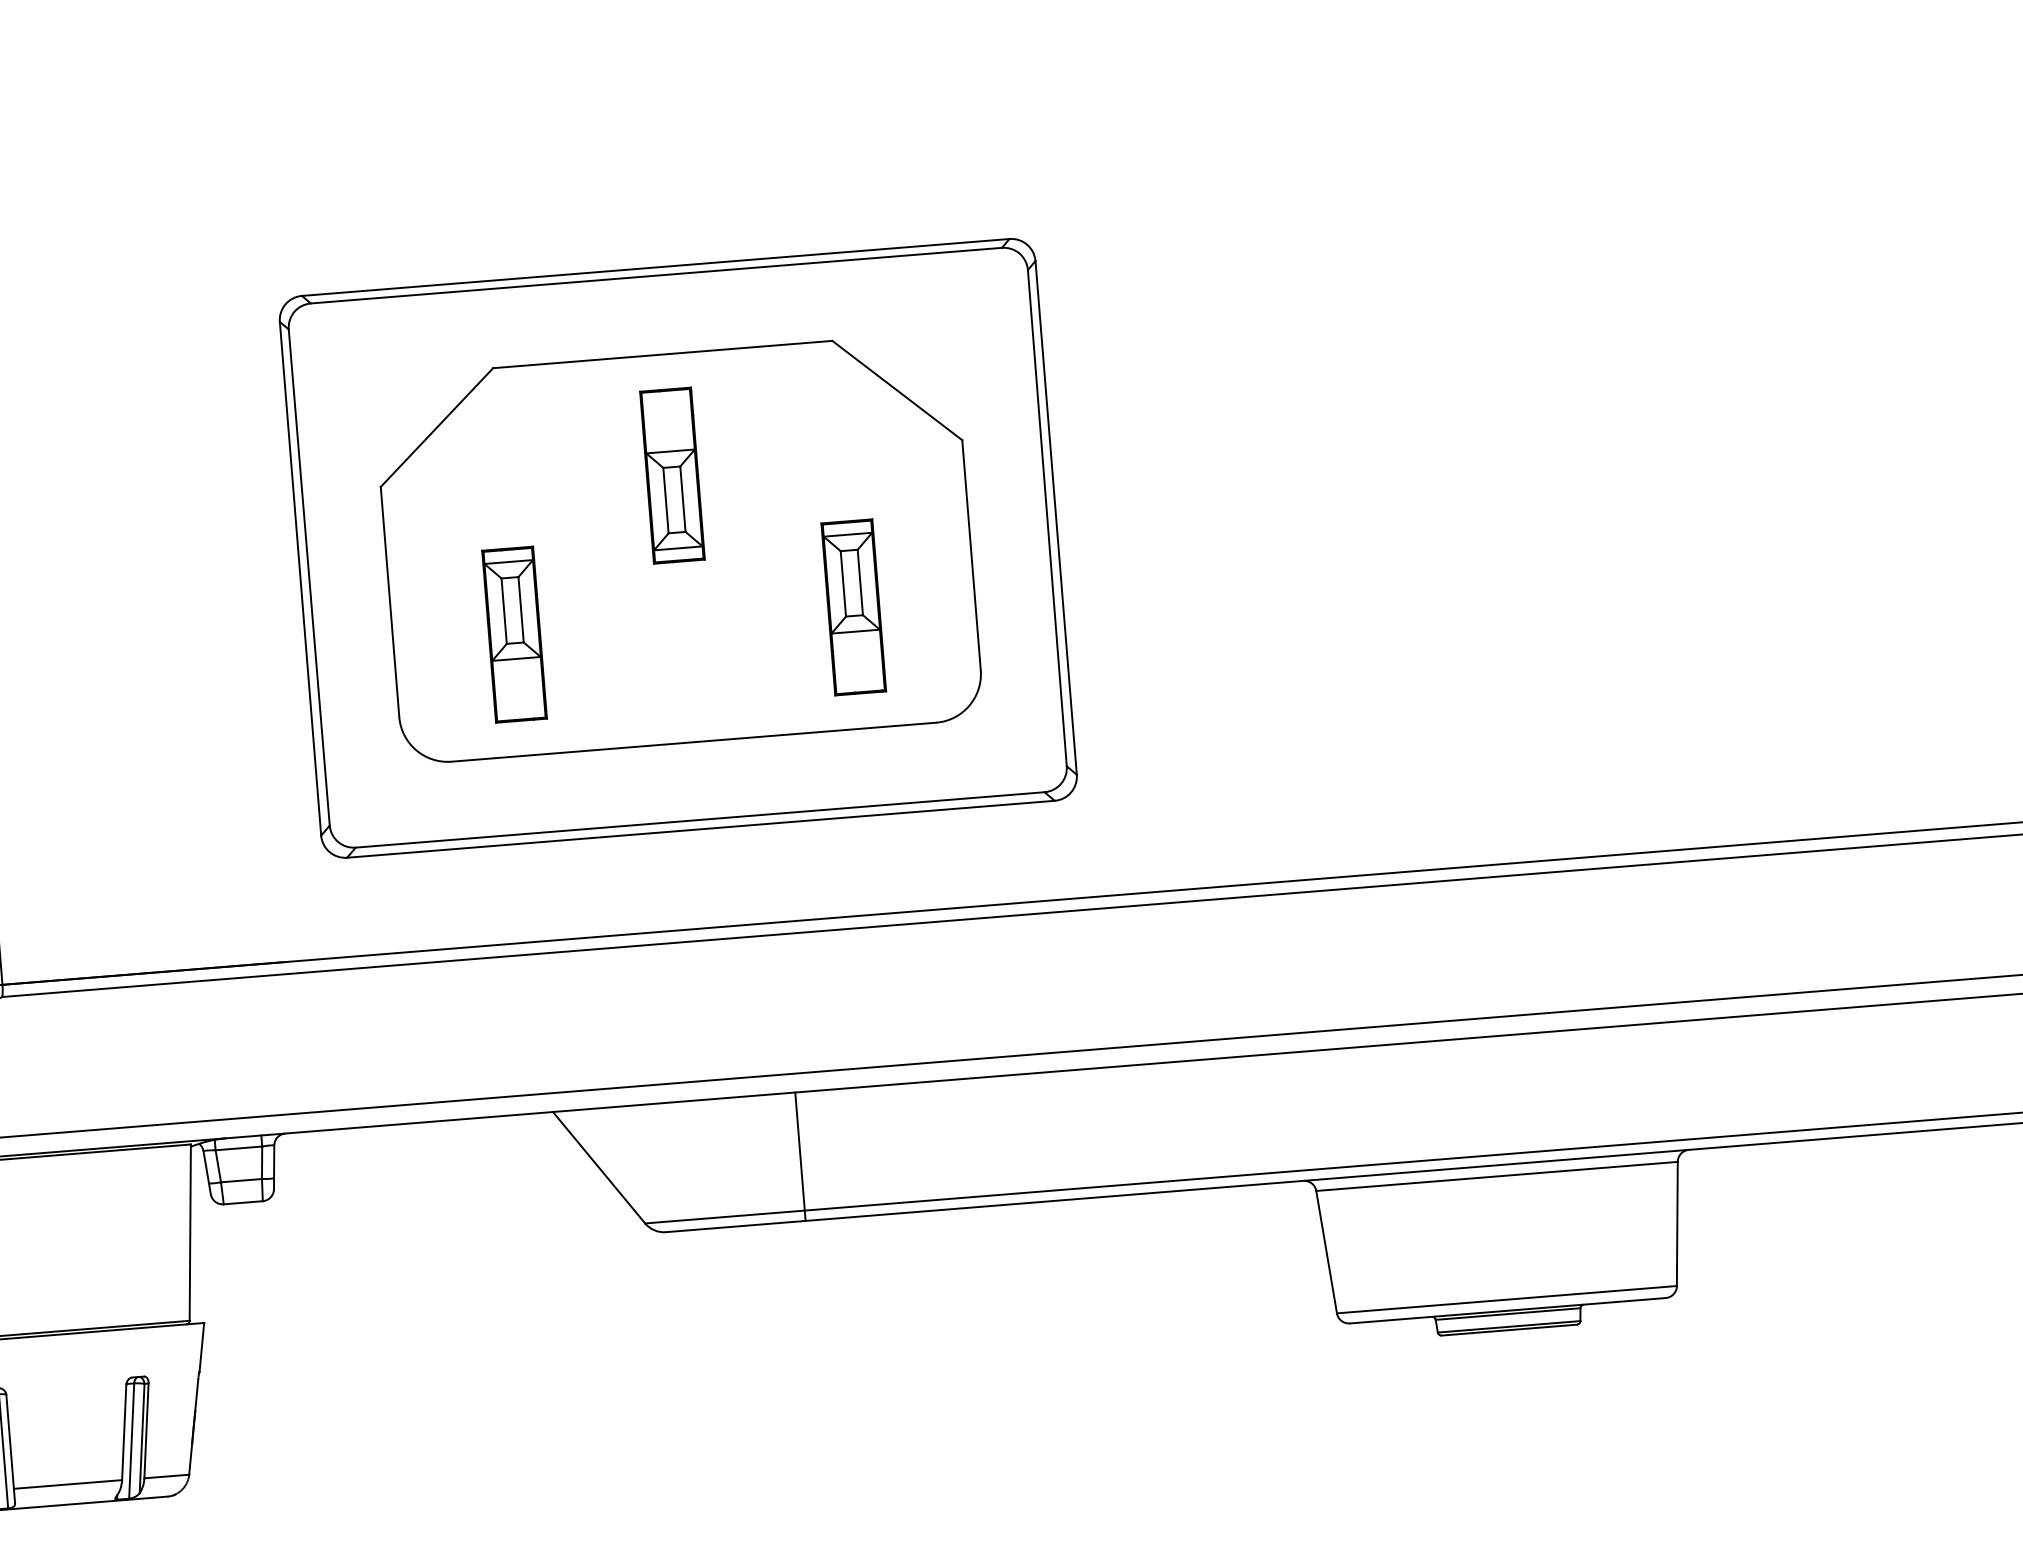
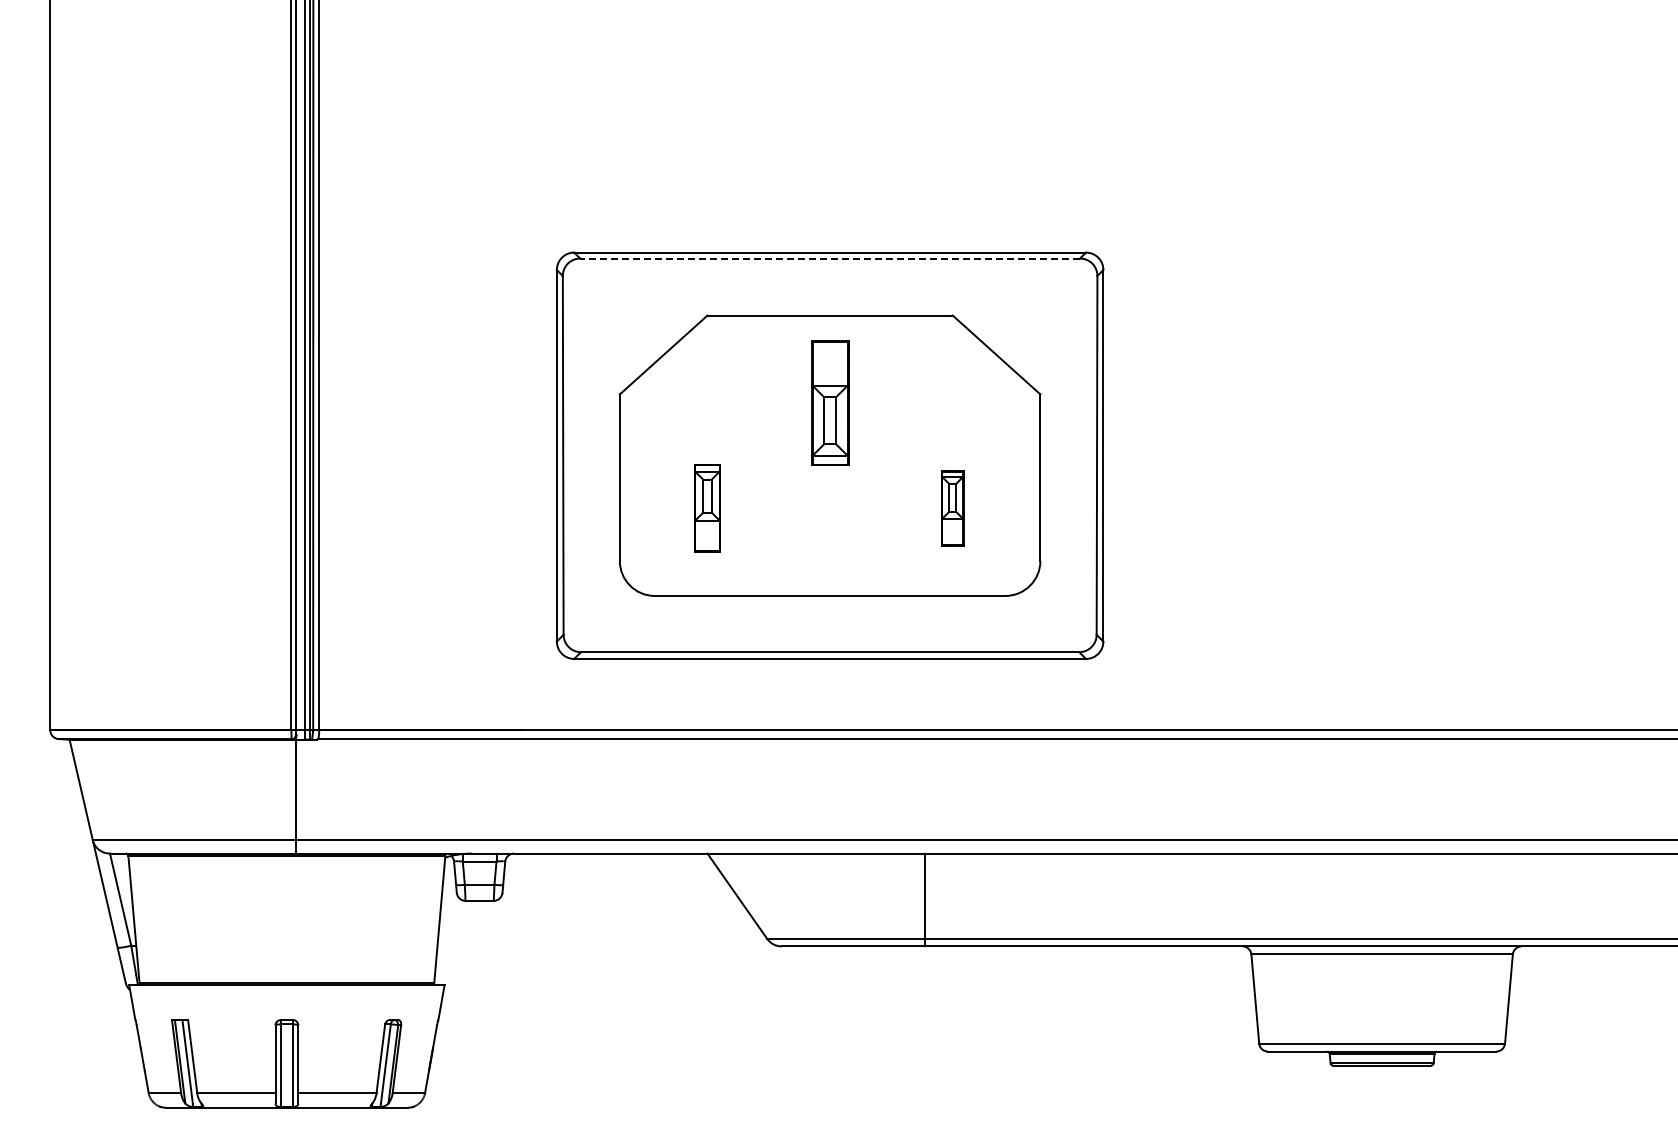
line: (656, 275) -> (830, 258), solid -> dashed
part: (853, 607) -> (952, 508), size x0.6
part: (514, 634) -> (707, 508), size x0.7
line: (800, 1156) -> (924, 899), moved

